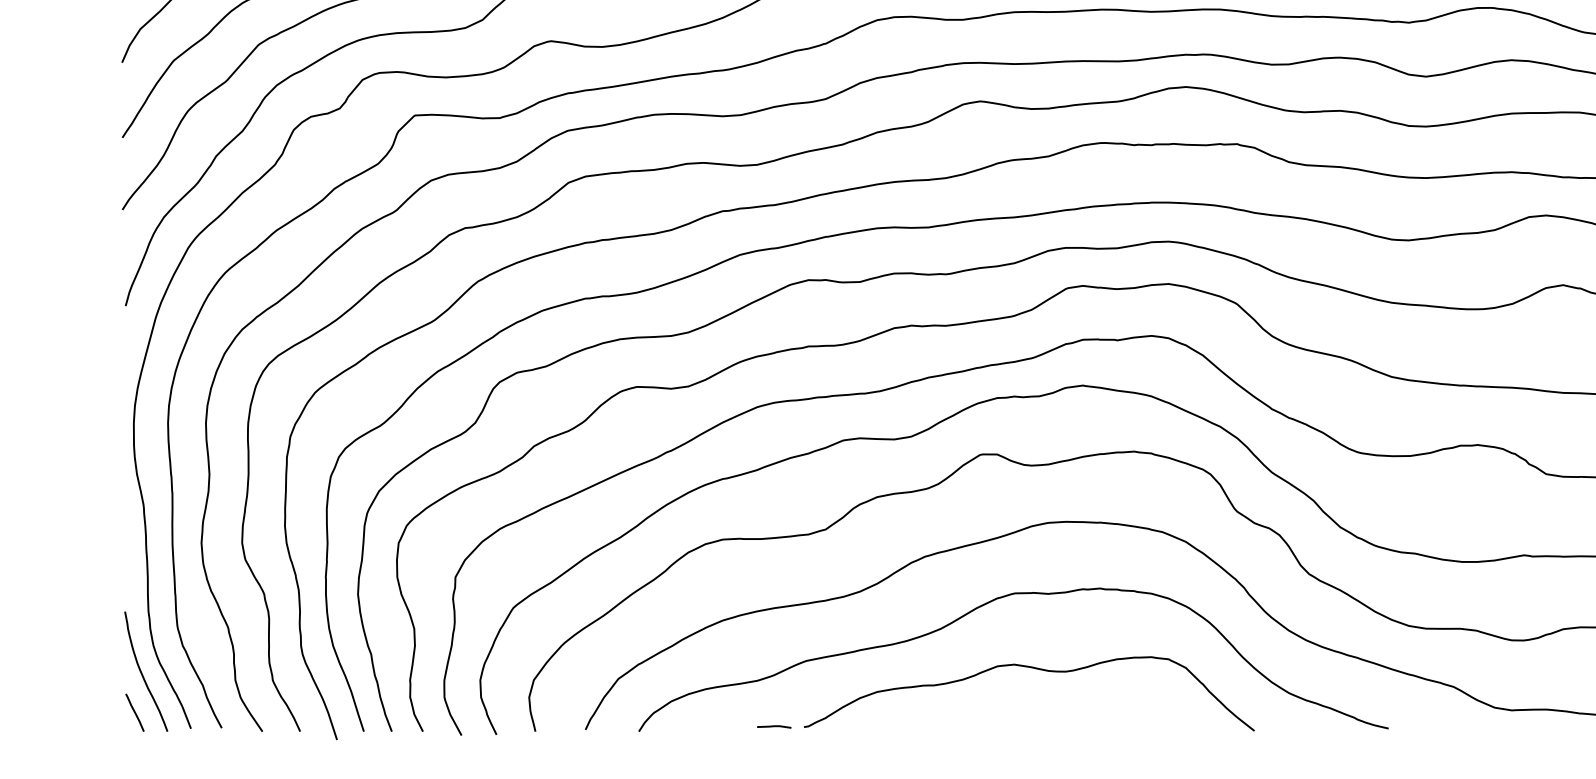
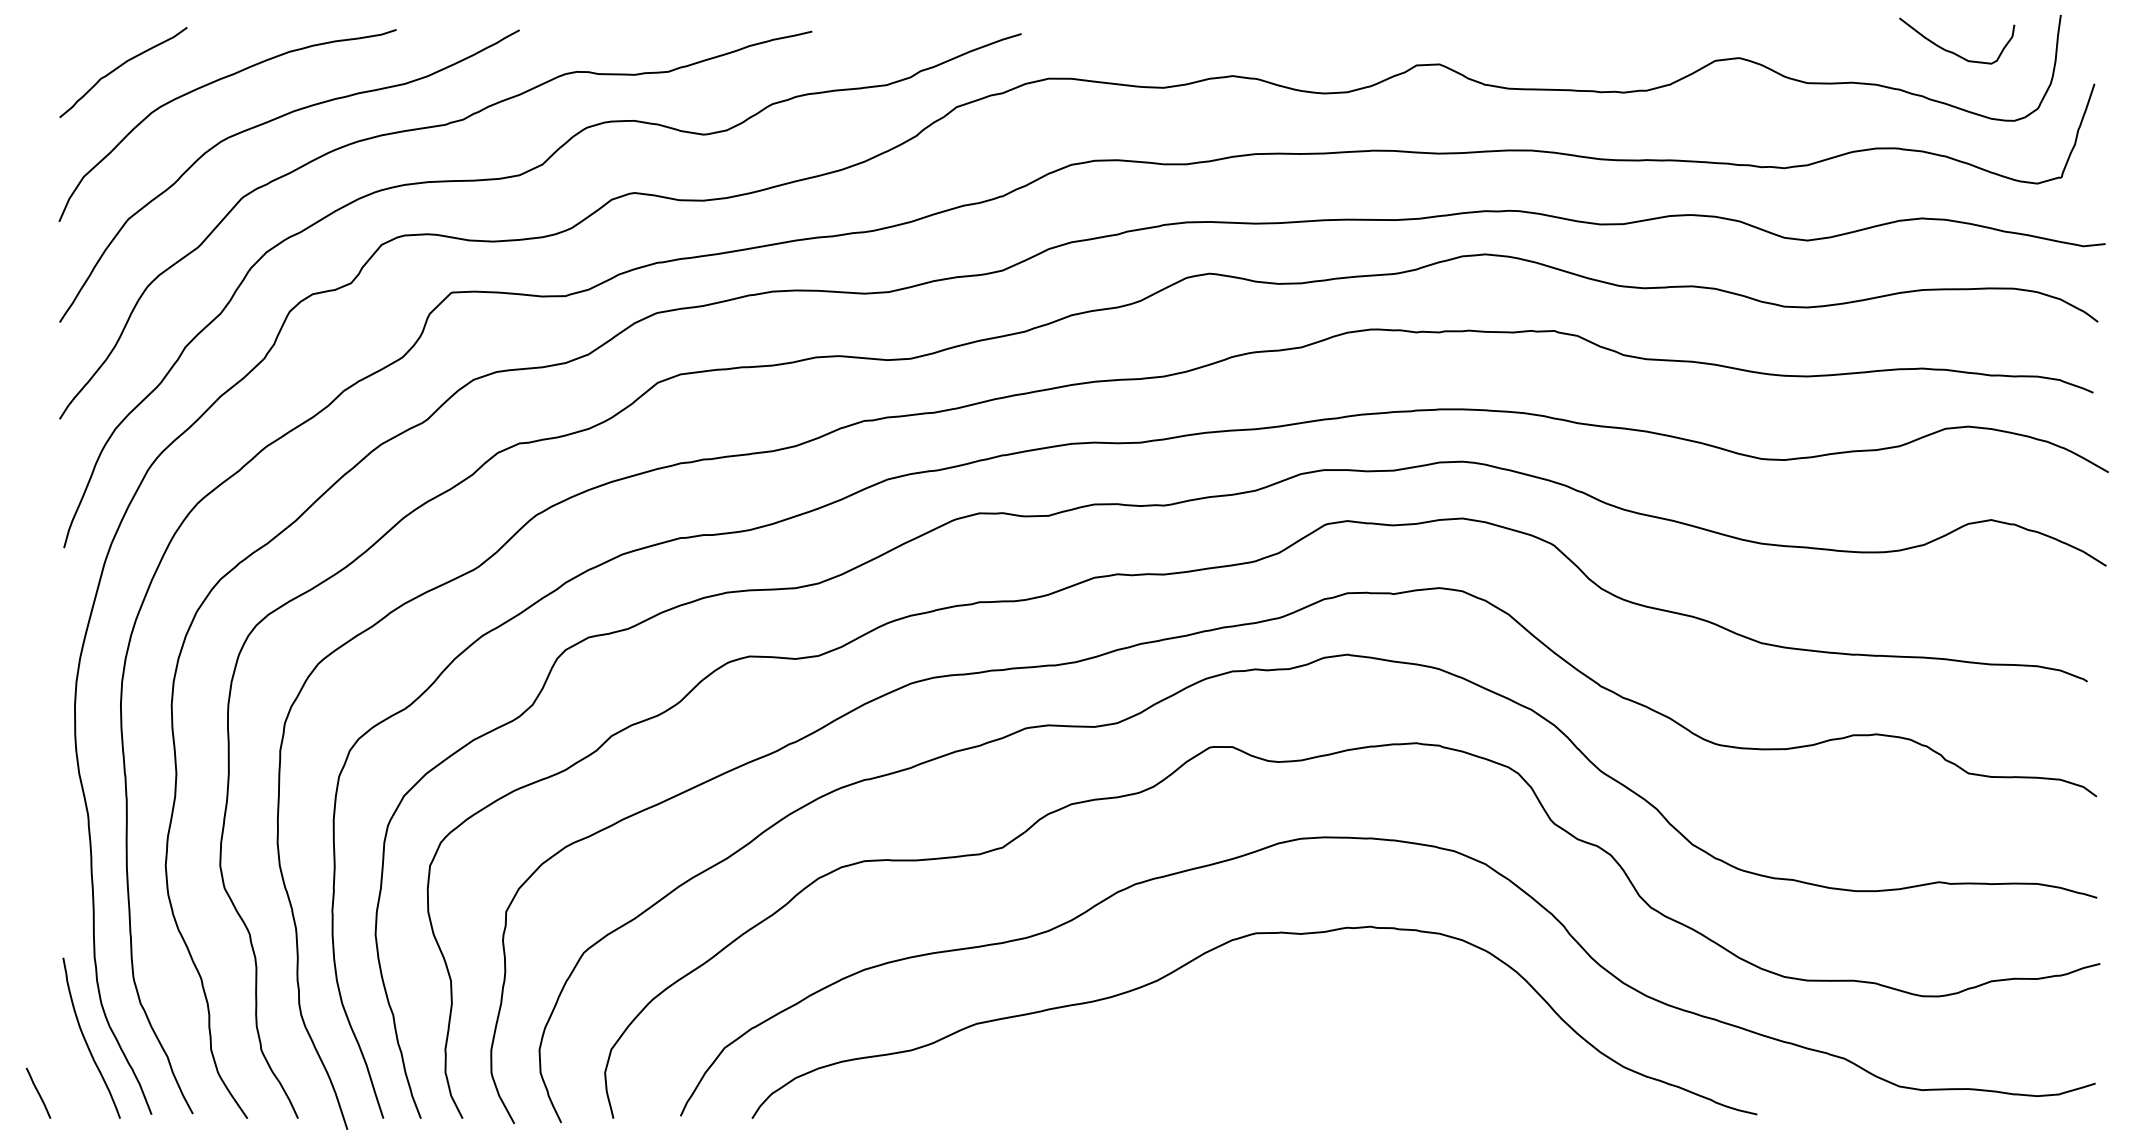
curve: (1034, 668) -> (1282, 1034), removed
line: (134, 712) -> (38, 1092), moved
line: (774, 727) -> (933, 1112), removed

